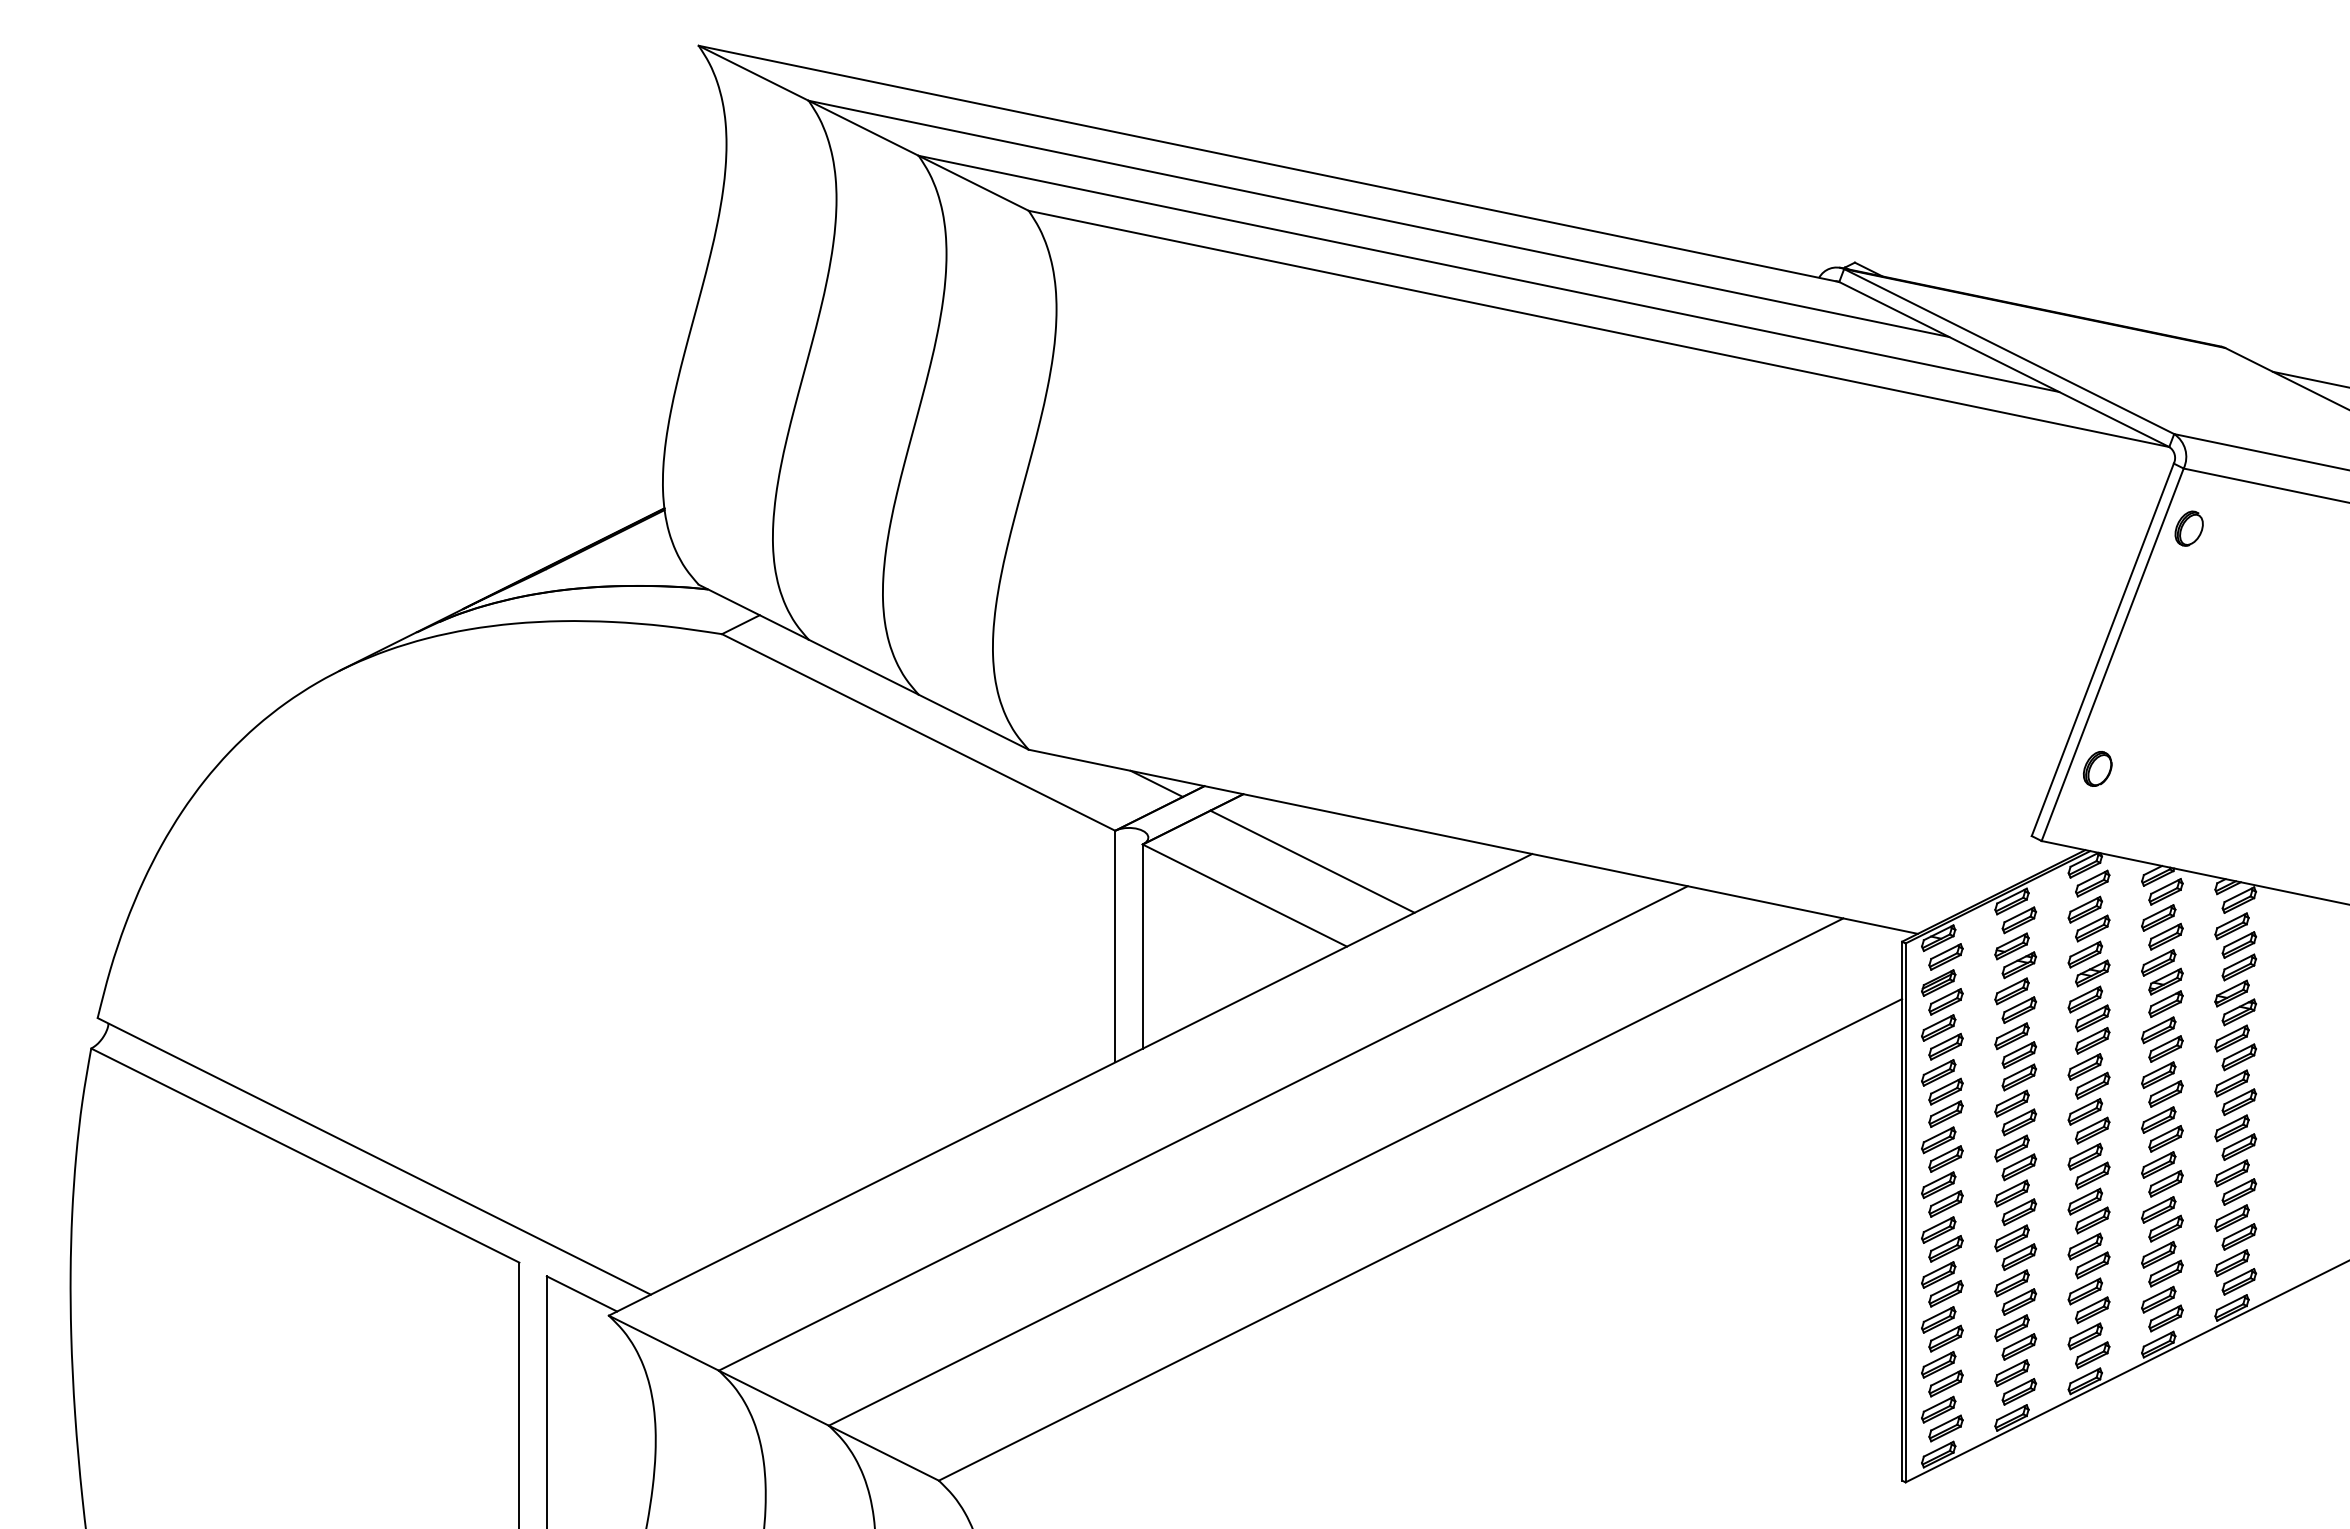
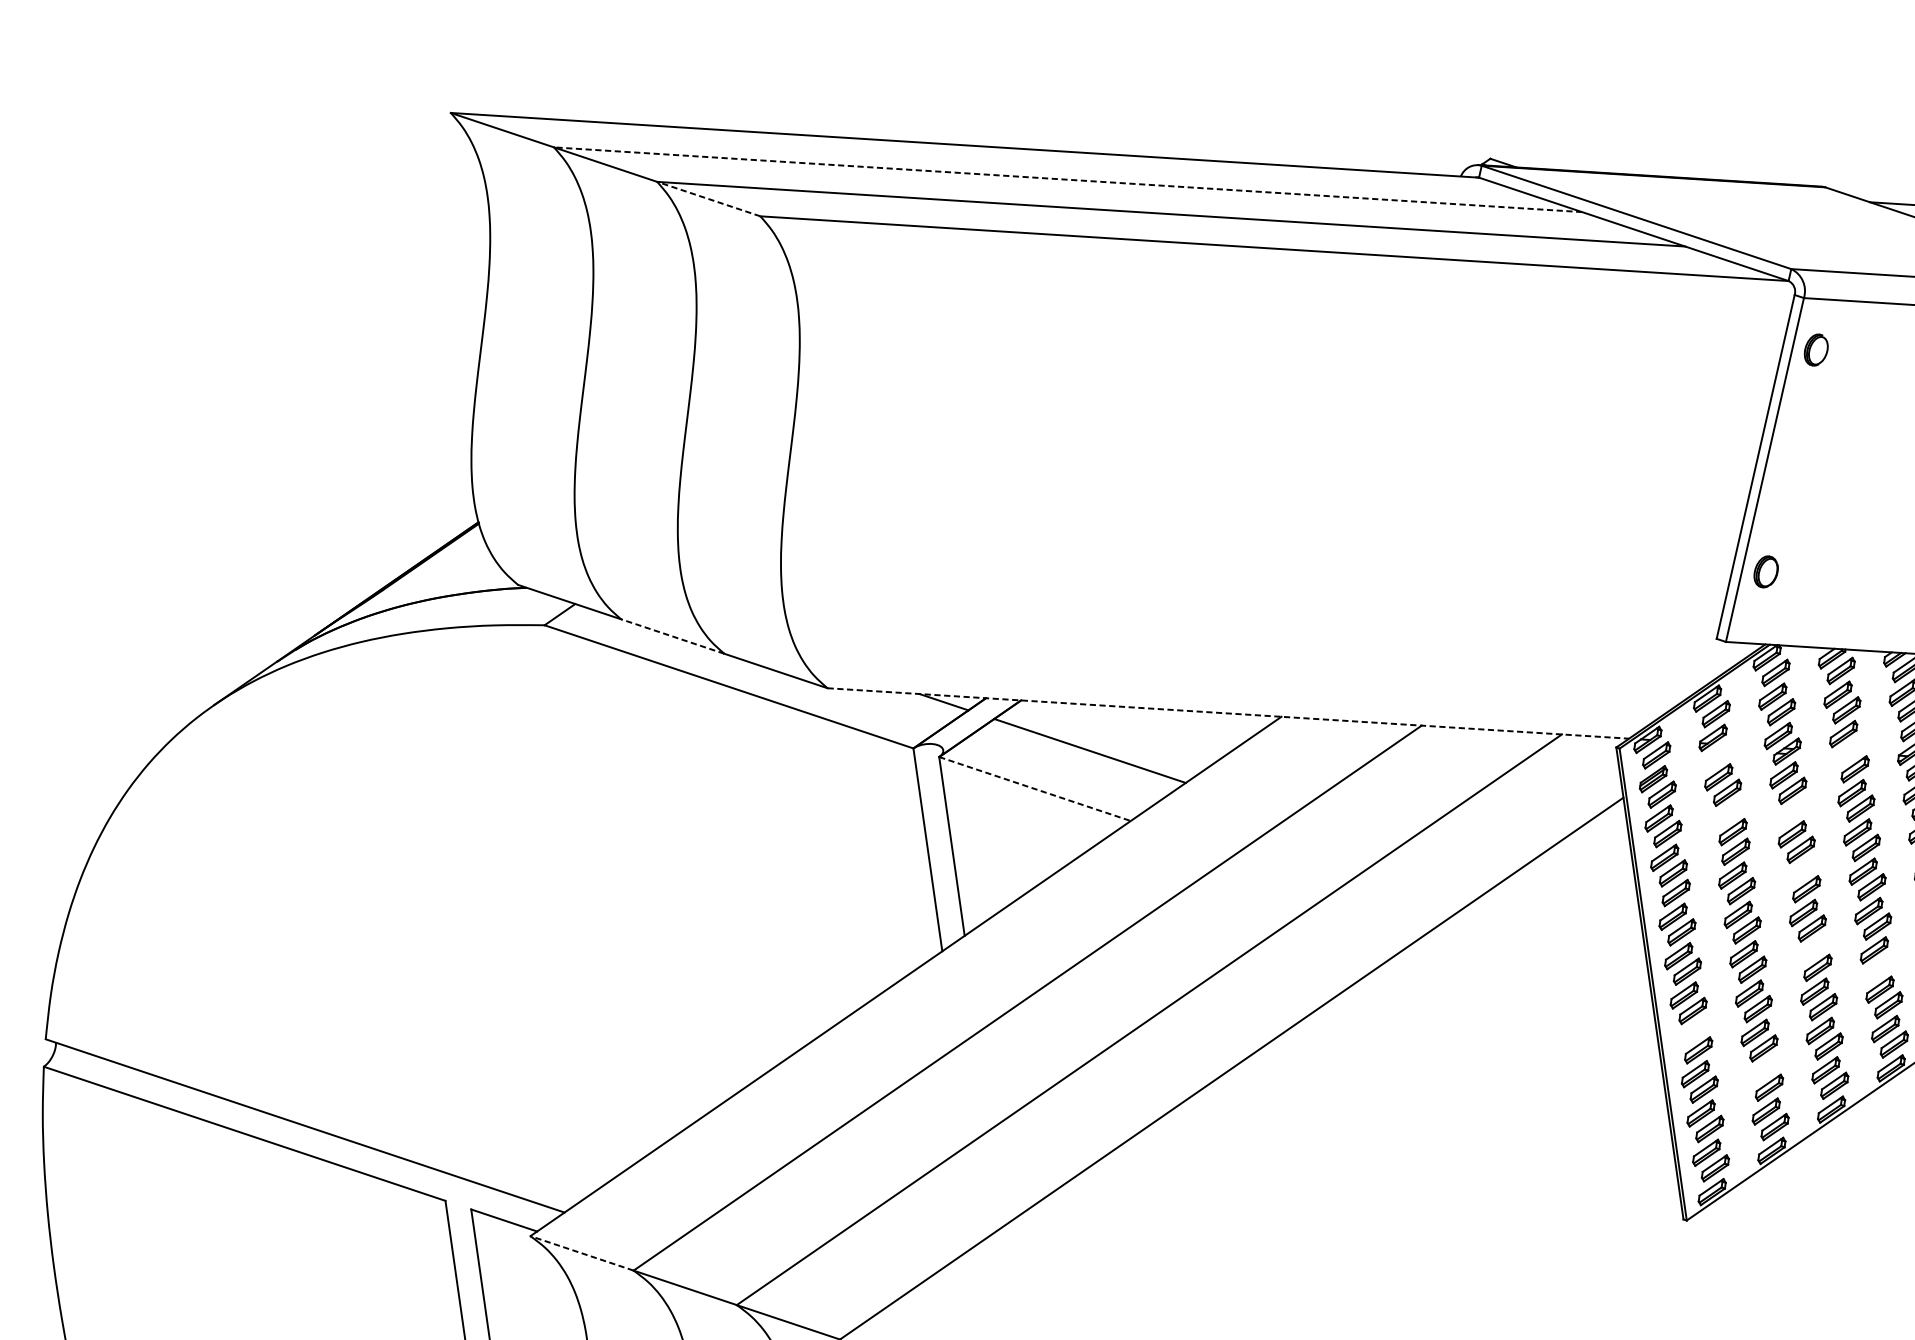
line: (973, 183) -> (708, 199), solid -> dashed
line: (1378, 218) -> (1067, 179), solid -> dashed
line: (863, 666) -> (672, 635), solid -> dashed
line: (1473, 841) -> (1228, 713), solid -> dashed
line: (1245, 895) -> (1035, 788), solid -> dashed
part: (2019, 965) -> (1722, 753), removed
part: (2165, 981) -> (1851, 749), removed
part: (2011, 1036) -> (1723, 816), removed
part: (2092, 1040) -> (1795, 810), removed
part: (2084, 1111) -> (1797, 873), removed
part: (2084, 1201) -> (1808, 952), removed
part: (2165, 1228) -> (1882, 965), removed
part: (1938, 1274) -> (1689, 1034), removed
part: (2011, 1327) -> (1760, 1071), removed
line: (663, 1342) -> (581, 1252), solid -> dashed

